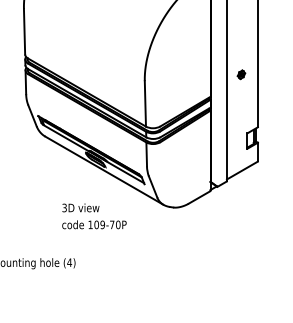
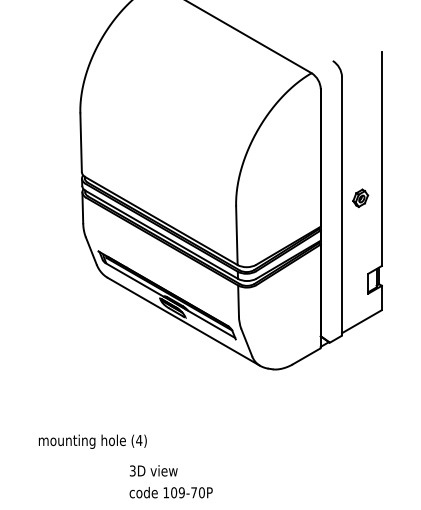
part: (241, 74) -> (360, 197), size x1.6
text: (93, 216) -> (170, 481), moved

